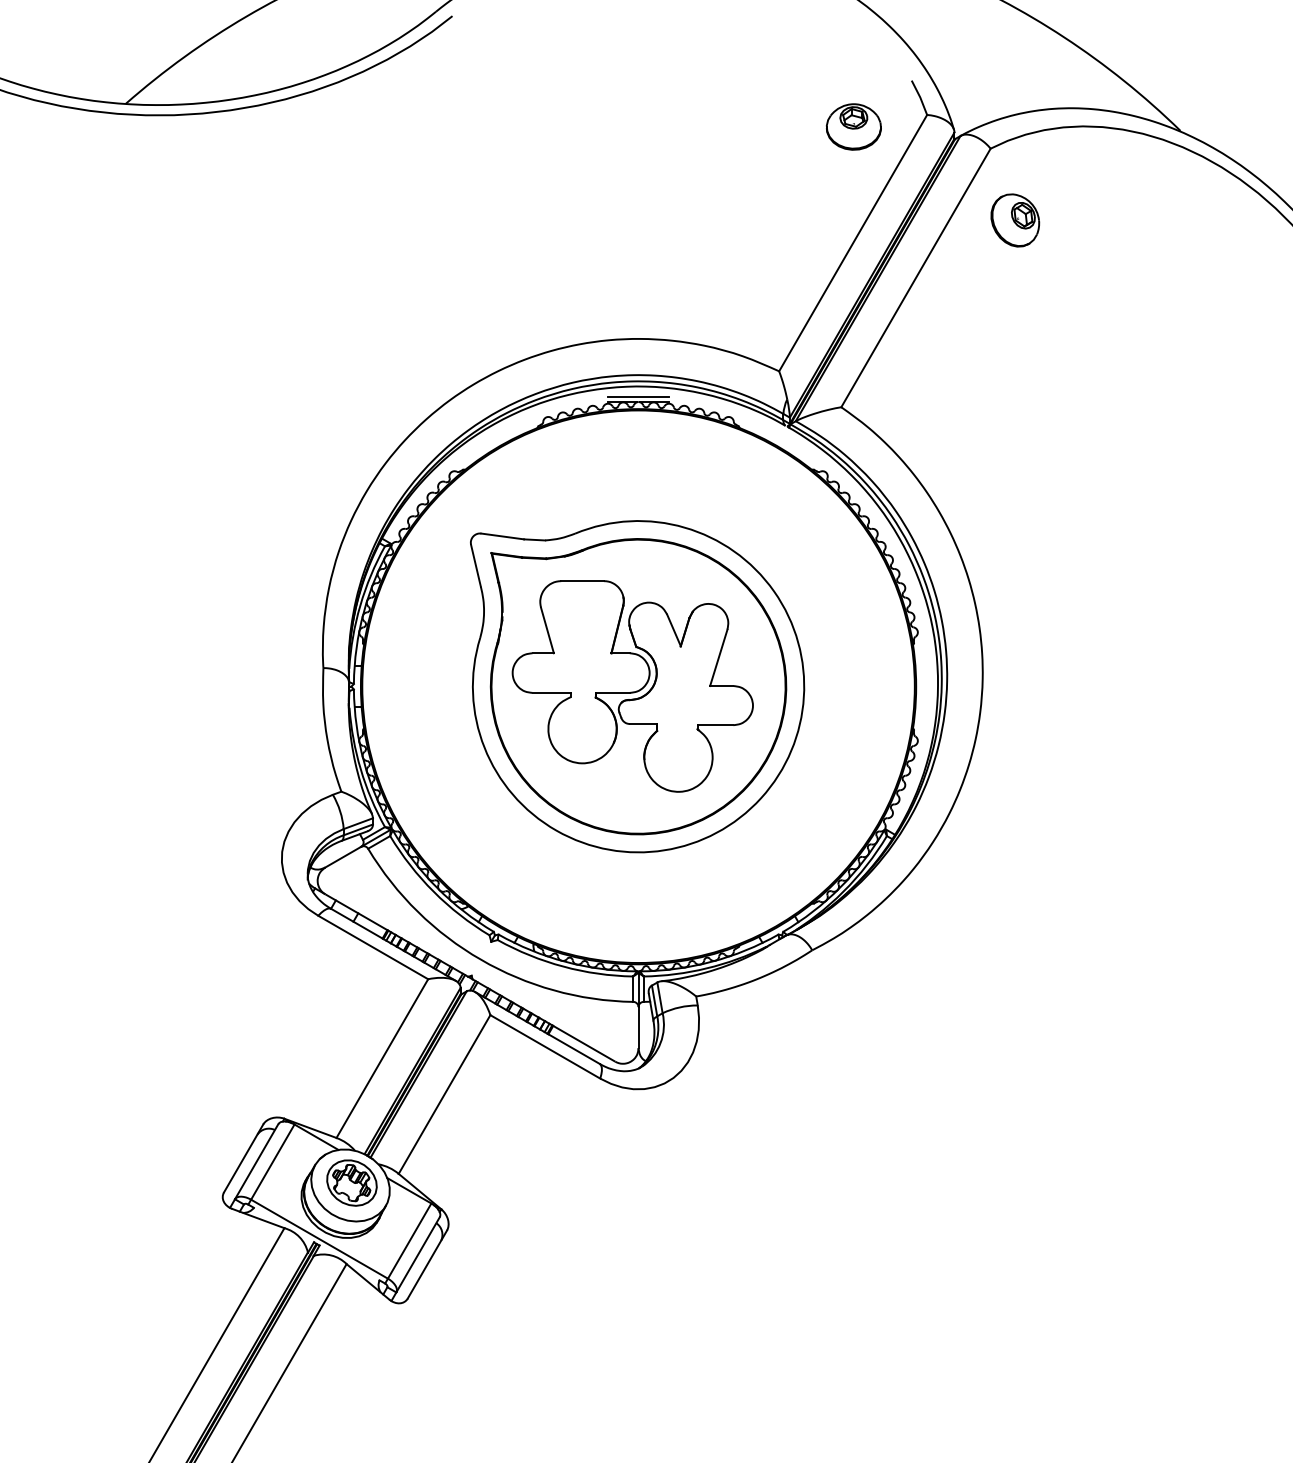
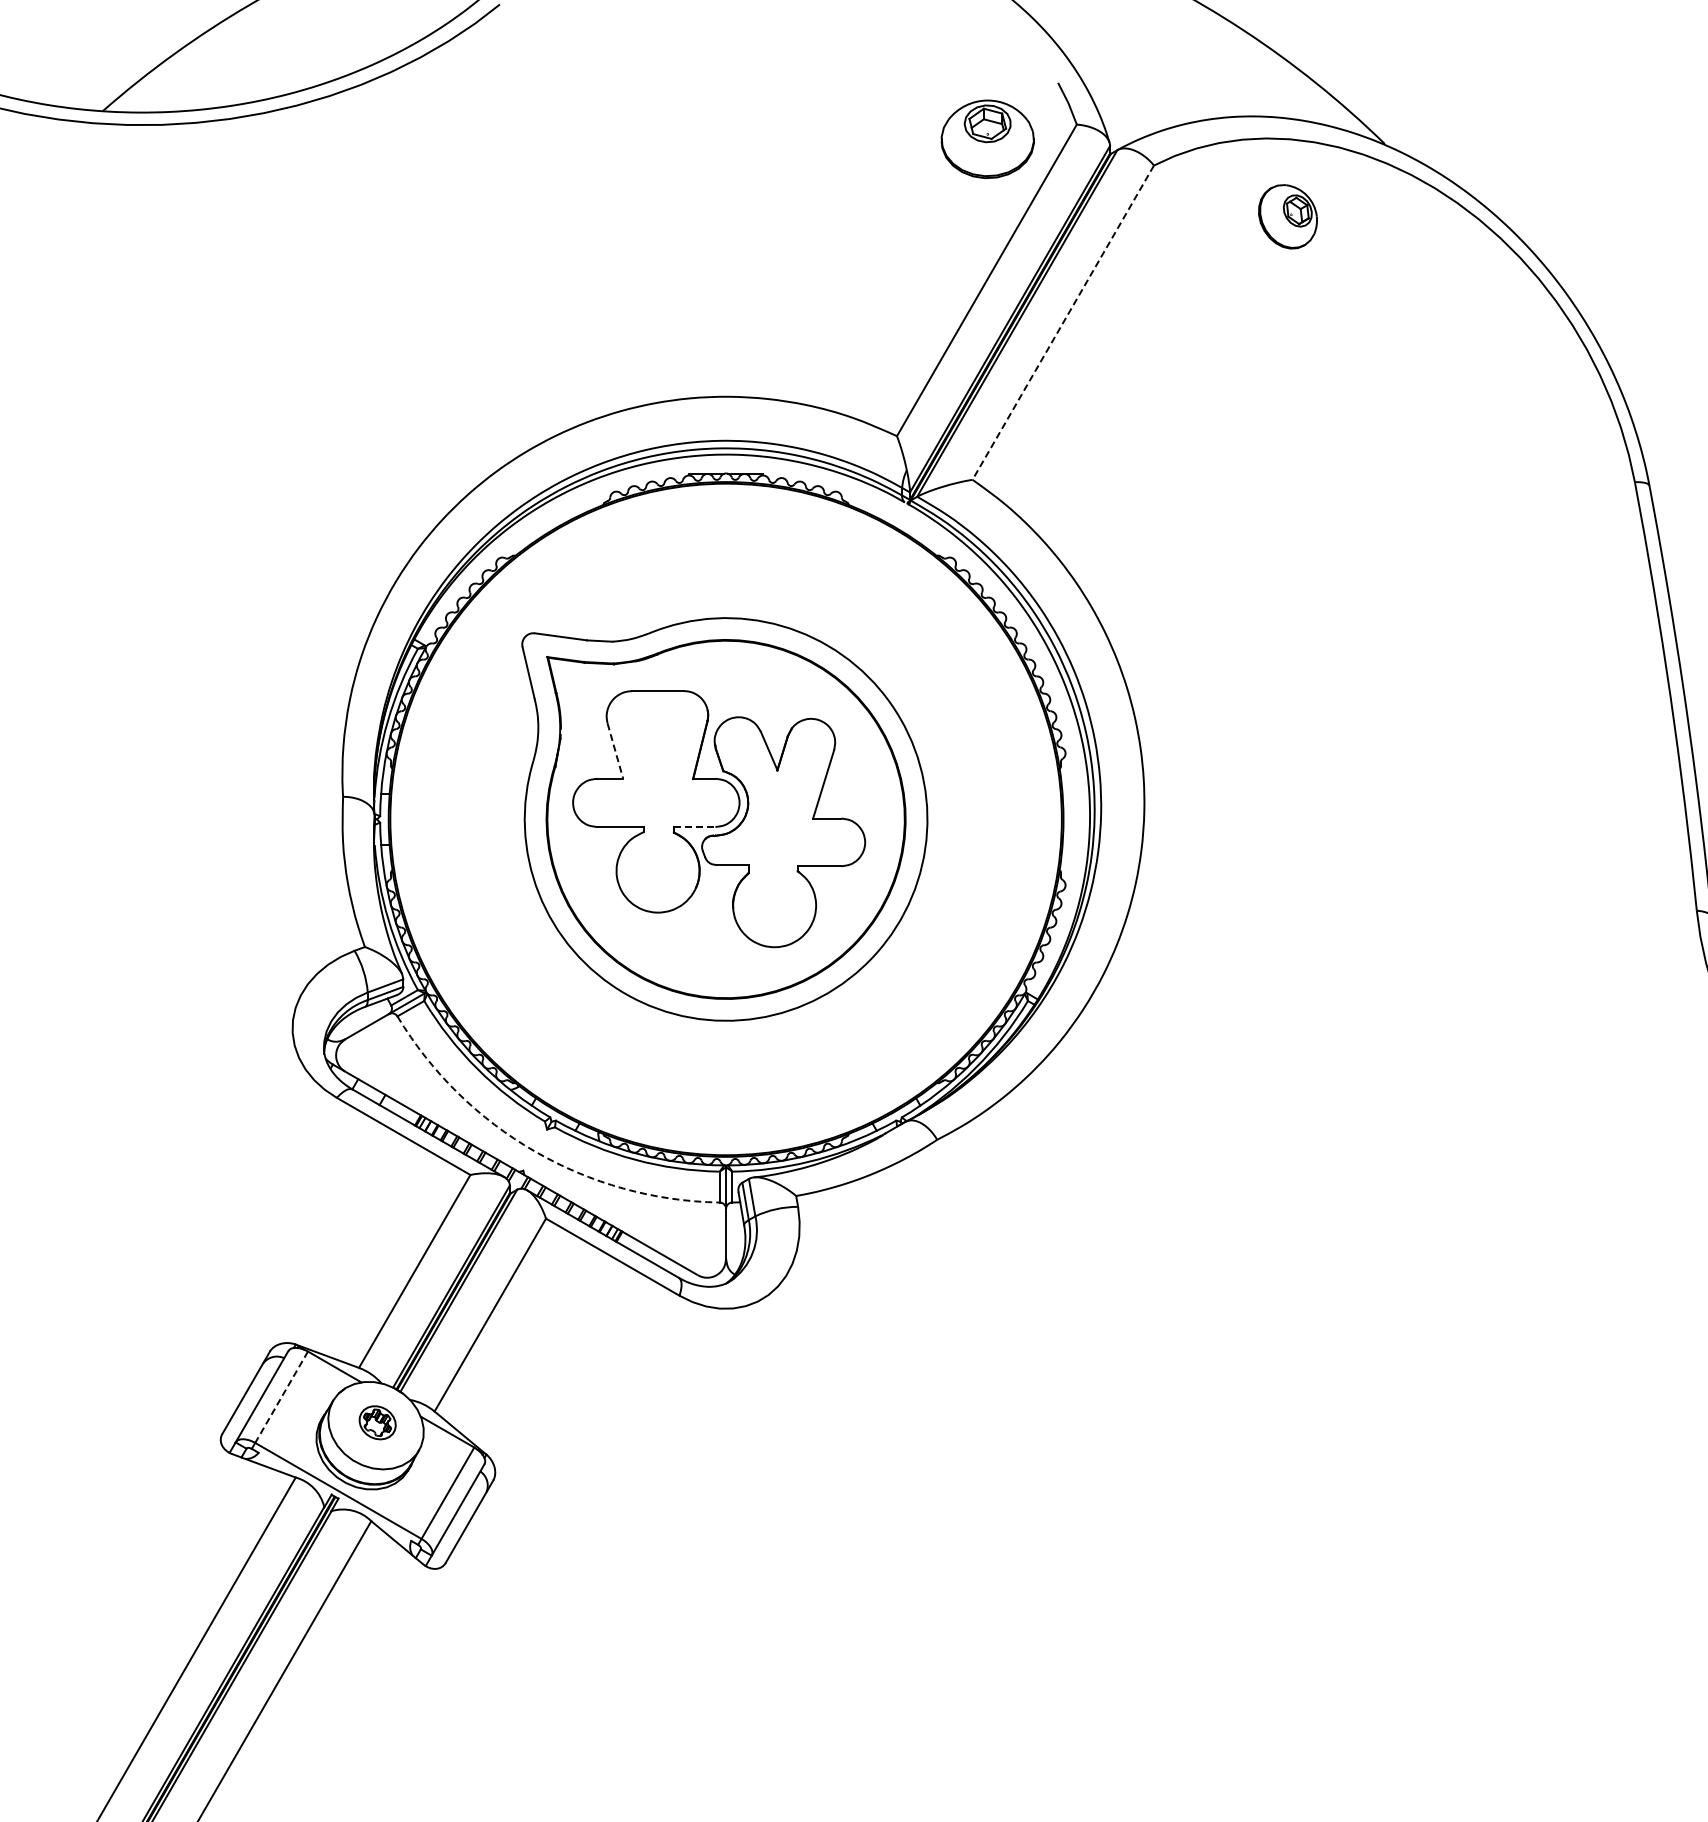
part: (853, 126) -> (987, 138), size x1.4
part: (1014, 220) -> (1287, 216), moved
line: (916, 278) -> (1063, 323), solid -> dashed
line: (638, 397) -> (725, 467), removed
line: (547, 630) -> (615, 751), solid -> dashed
line: (612, 693) -> (694, 827), solid -> dashed
arc: (480, 959) -> (534, 1151), solid -> dashed
line: (272, 1162) -> (281, 1397), solid -> dashed
part: (351, 1182) -> (377, 1422), size x0.6

